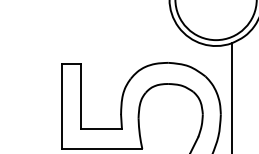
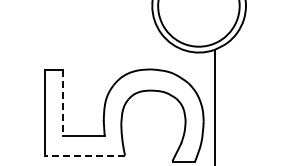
line: (80, 95) -> (63, 102), solid -> dashed
line: (101, 148) -> (84, 155), solid -> dashed

